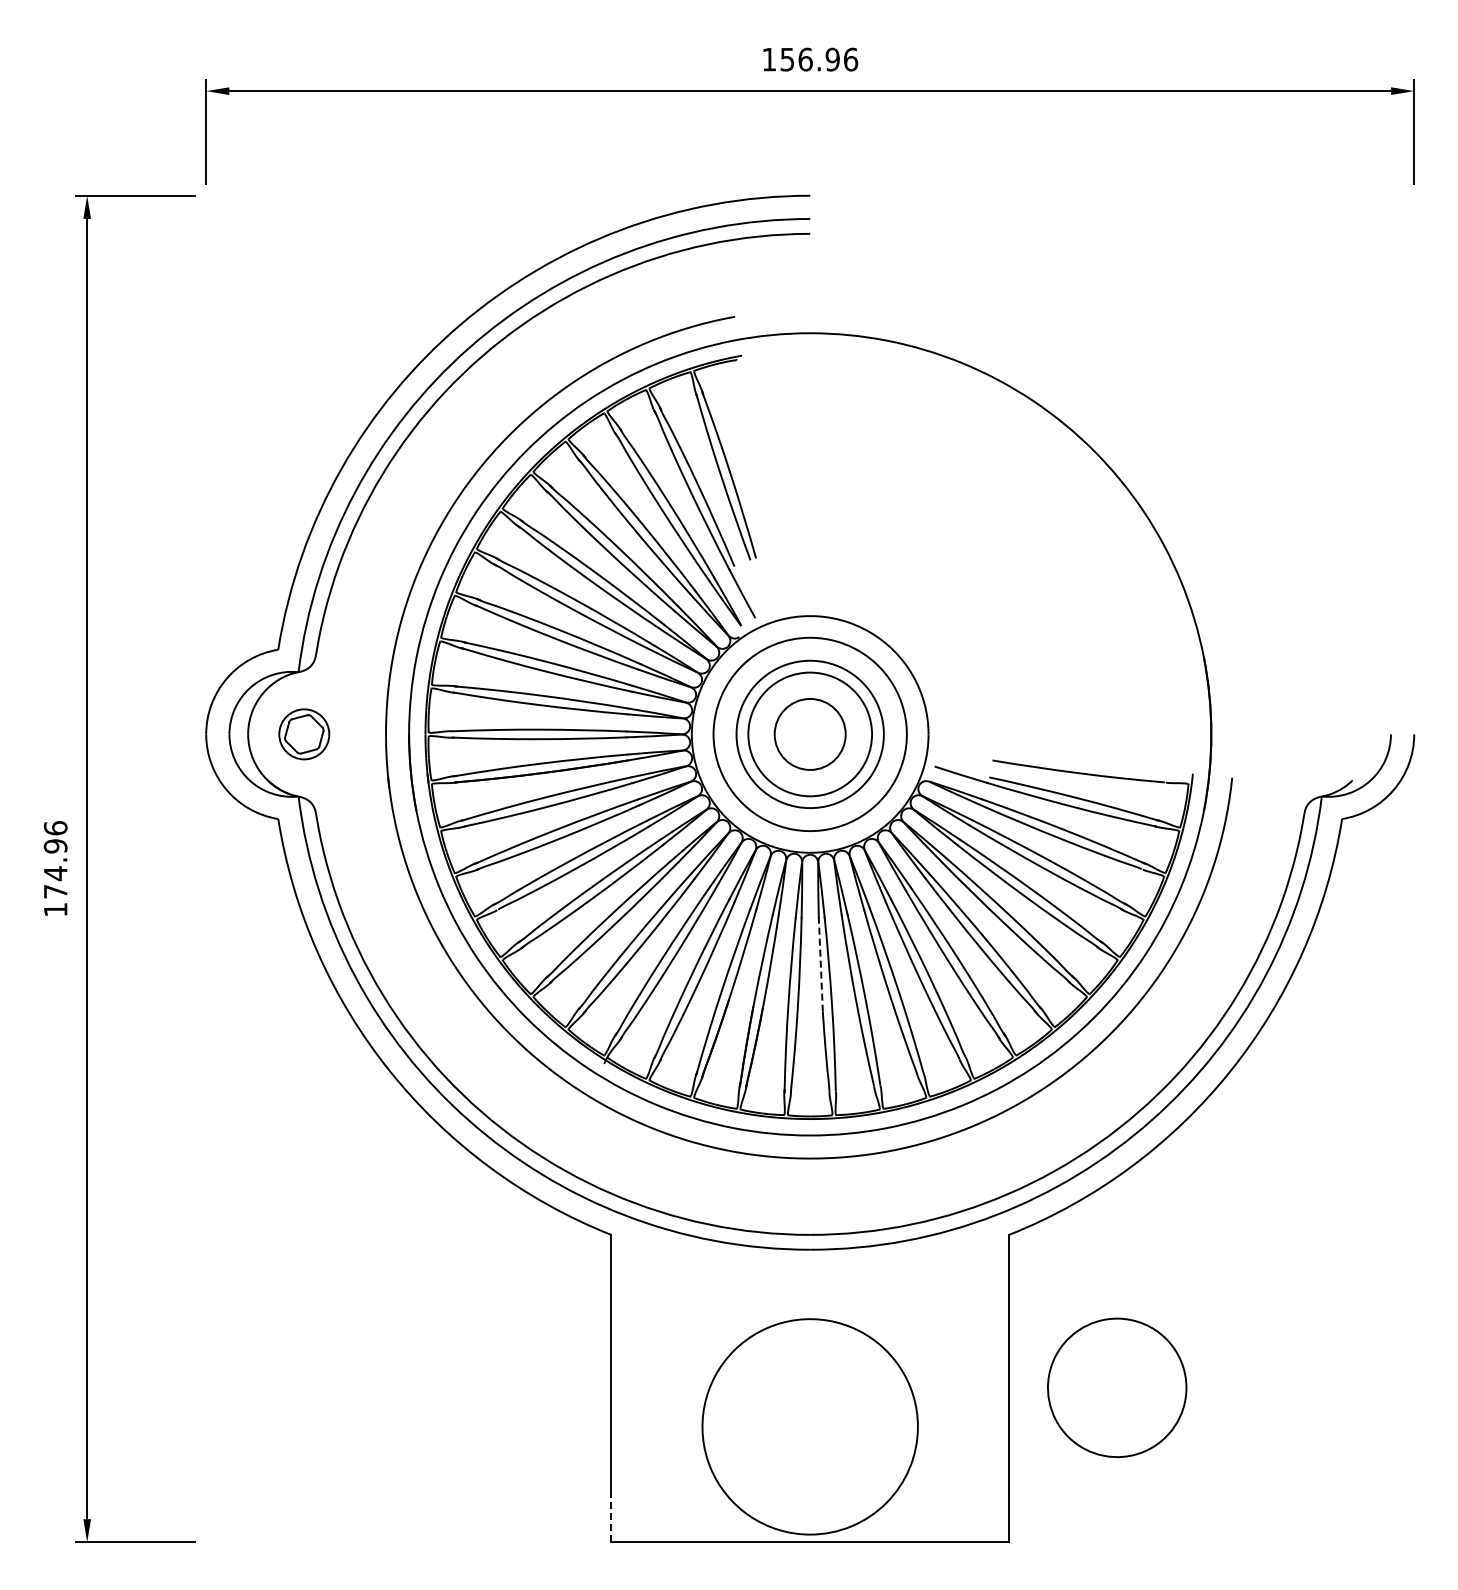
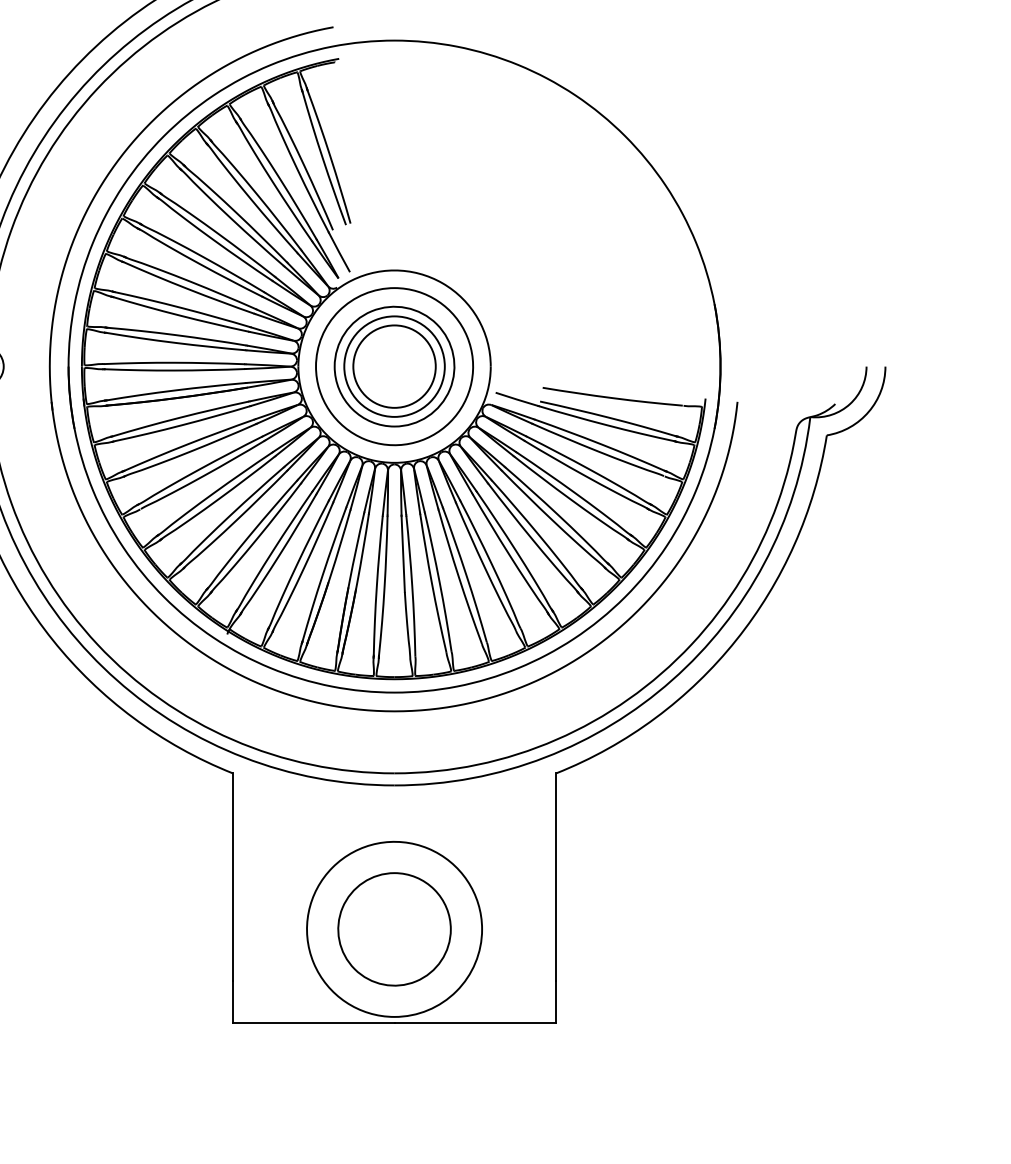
circle: (809, 734) -> (393, 366), size x1.43
line: (820, 964) -> (402, 553), dashed -> solid
part: (1117, 1387) -> (394, 929), moved
line: (611, 1515) -> (233, 1001), dashed -> solid

